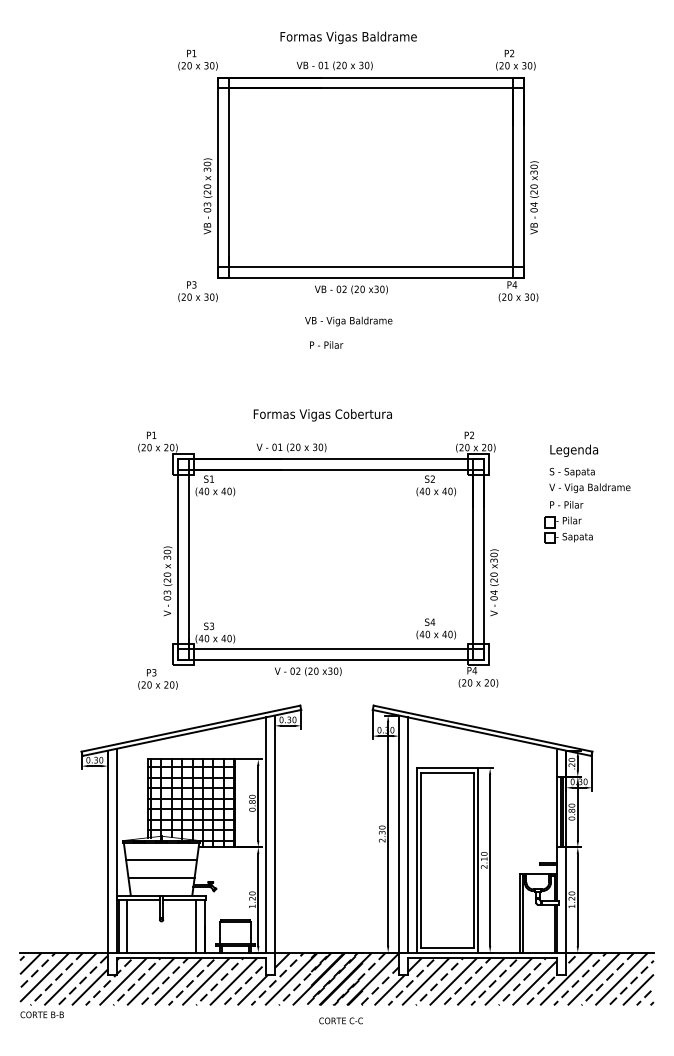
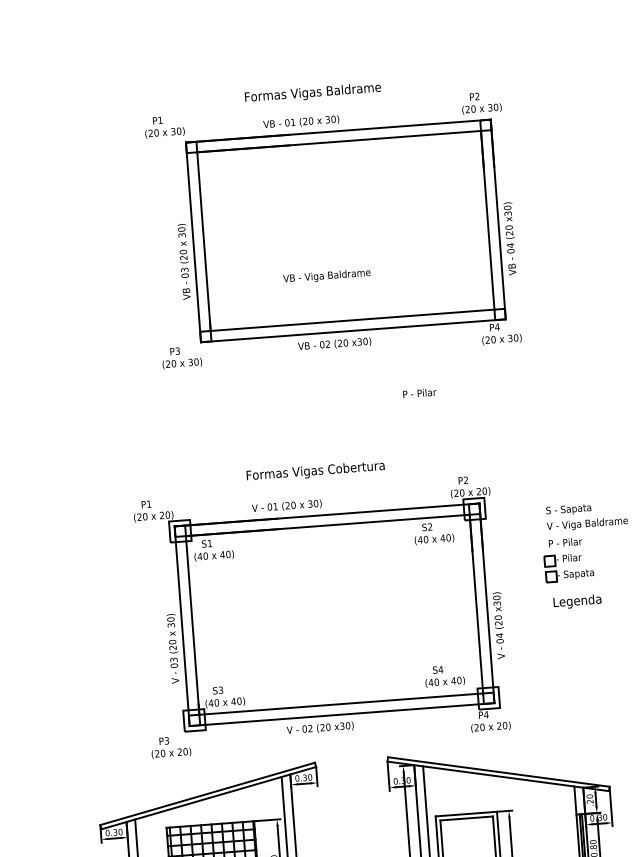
text: (348, 321) -> (326, 276), moved
text: (326, 344) -> (419, 392), moved
text: (574, 450) -> (577, 601), moved

